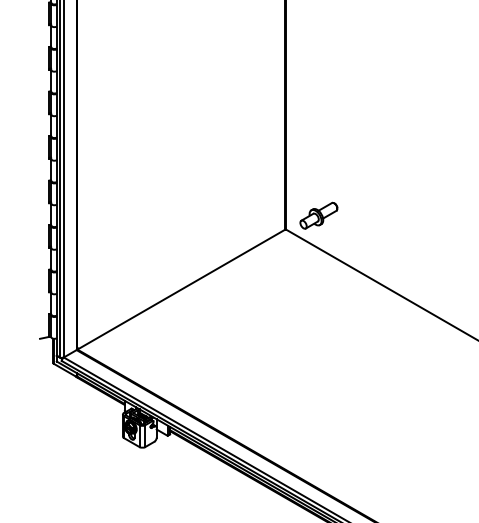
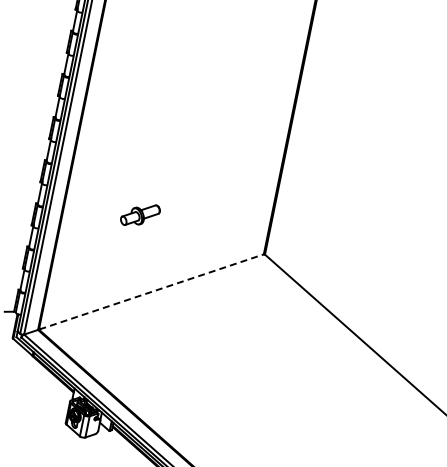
part: (318, 215) -> (140, 214), moved
line: (181, 289) -> (151, 291), solid -> dashed

